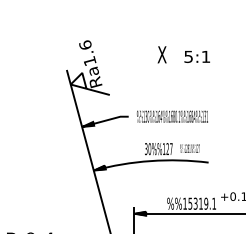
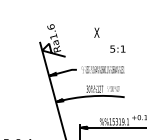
text: (196, 55) -> (117, 48), moved

